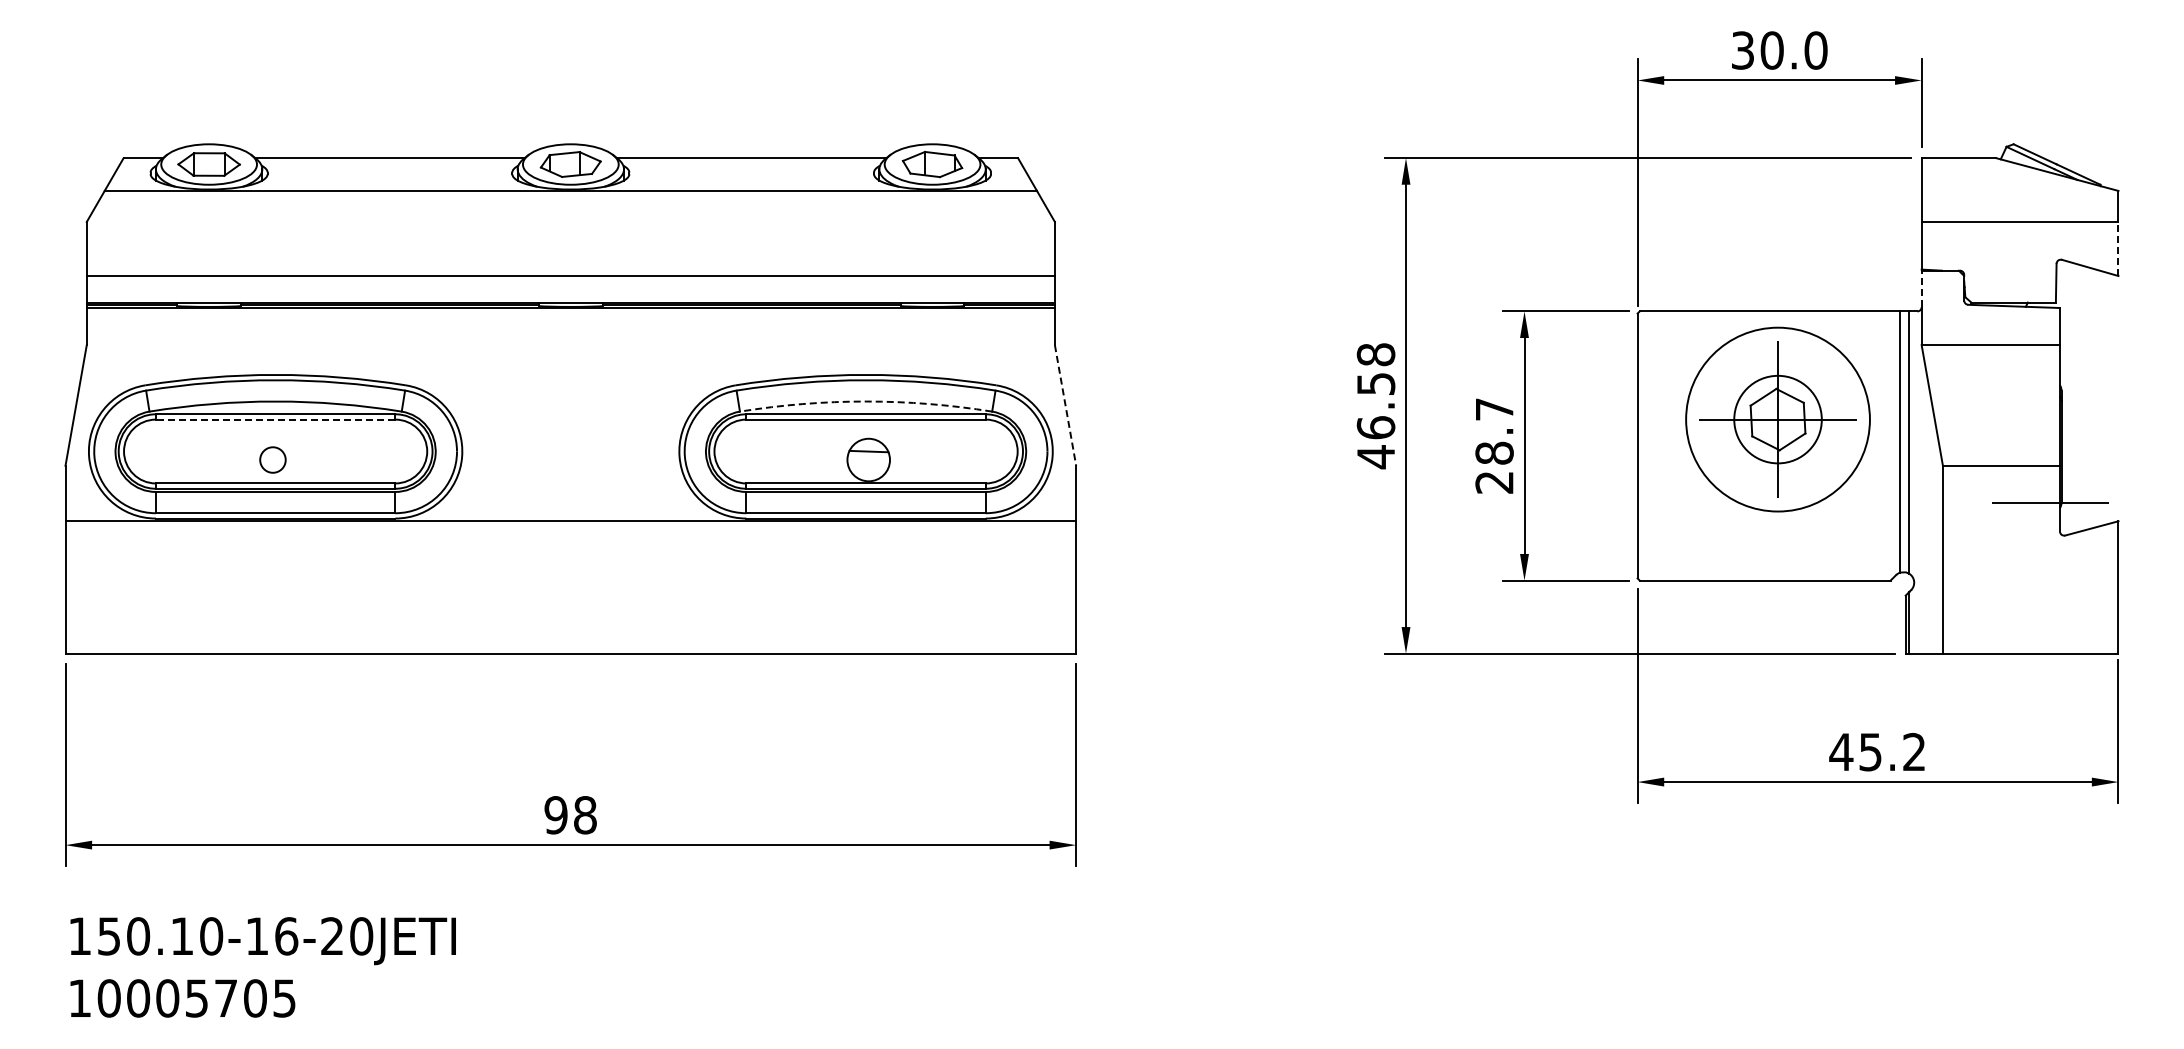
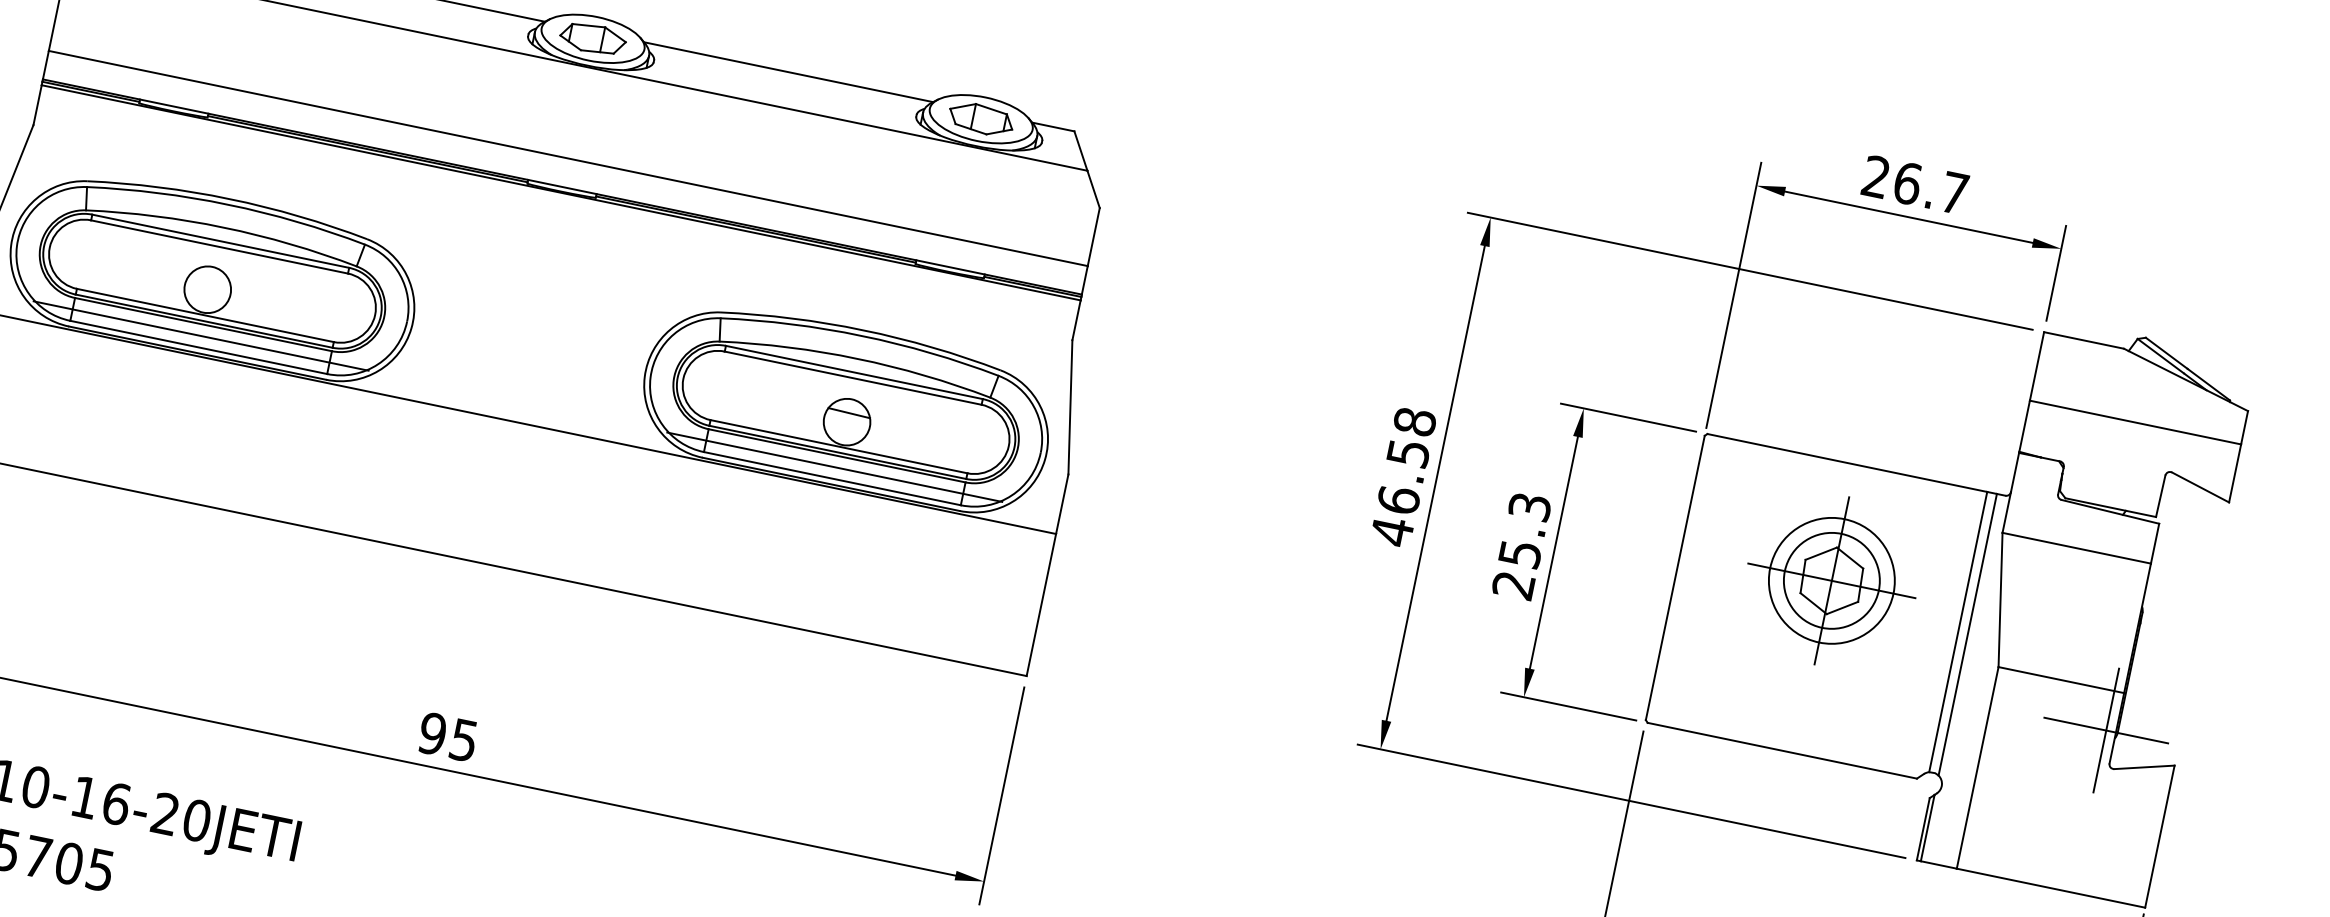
text: (1779, 50) -> (1915, 185), 30.0 -> 26.7
line: (2118, 248) -> (2235, 472), dashed -> solid
line: (1921, 288) -> (2014, 472), dashed -> solid
arc: (866, 401) -> (857, 358), dashed -> solid
line: (1065, 405) -> (1070, 407), dashed -> solid
line: (275, 419) -> (219, 246), dashed -> solid
circle: (1777, 419) -> (1831, 580), size x0.62
text: (1494, 431) -> (1524, 530), 28.7 -> 25.3
circle: (272, 459) -> (207, 289), size x1.67
line: (275, 502) -> (201, 335), added
line: (865, 502) -> (834, 467), added
line: (2050, 502) -> (2105, 730), added
text: (585, 815) -> (464, 740), 98 -> 95

